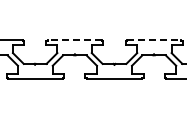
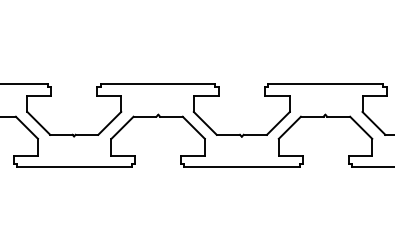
line: (74, 39) -> (157, 83), dashed -> solid
line: (154, 39) -> (326, 83), dashed -> solid

